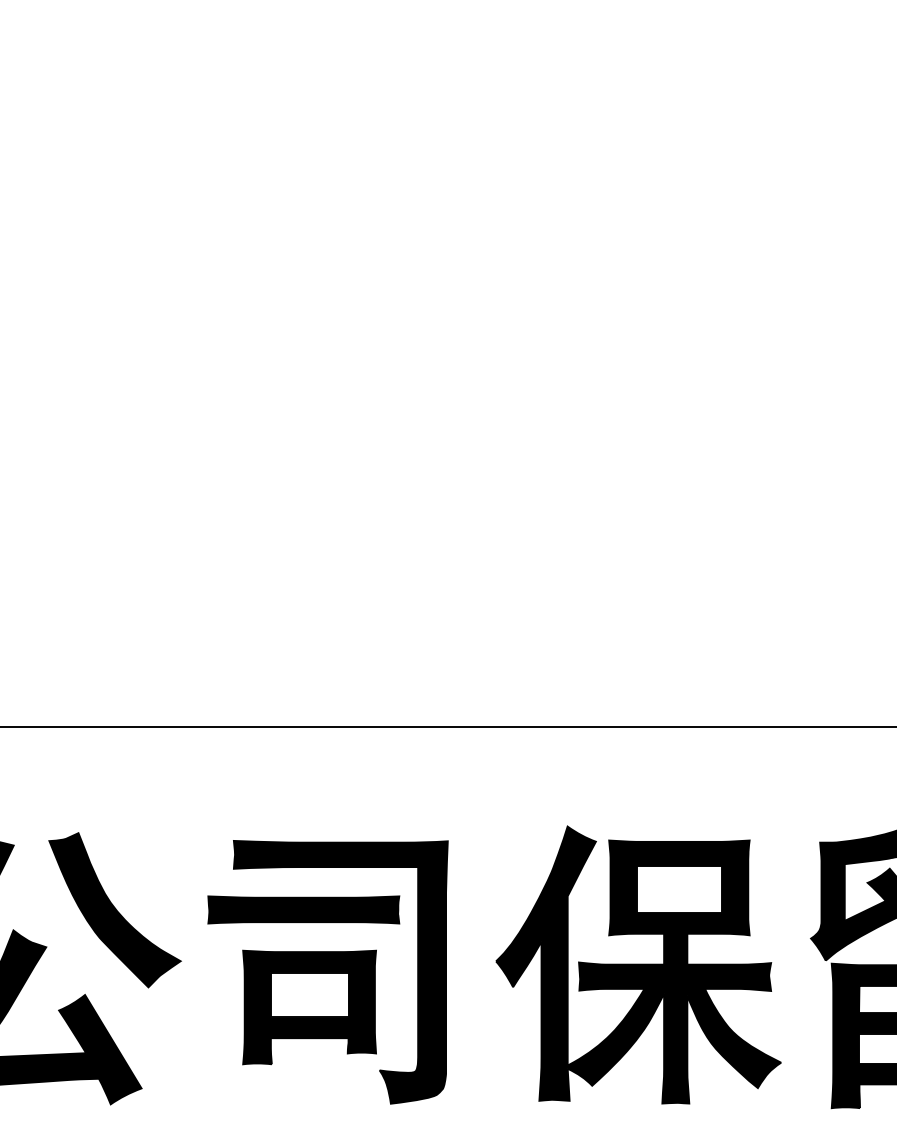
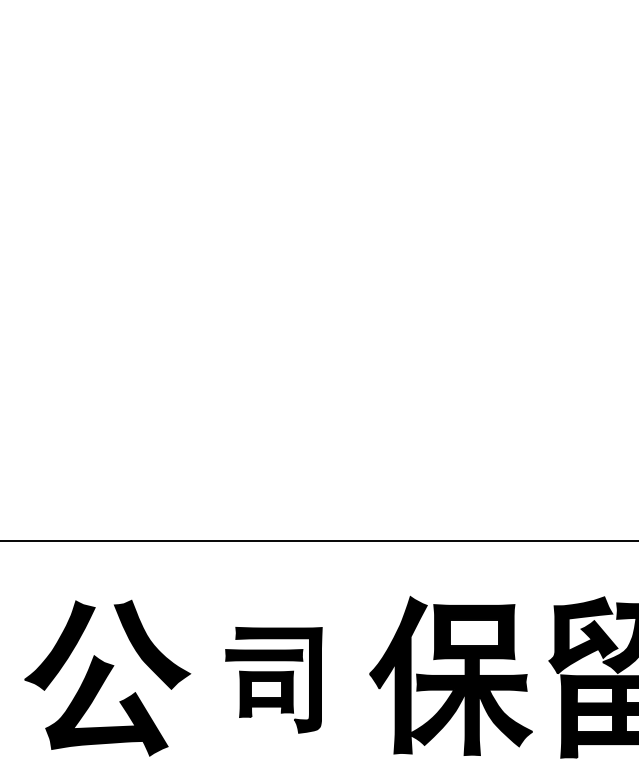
part: (327, 972) -> (273, 680), size x0.7

